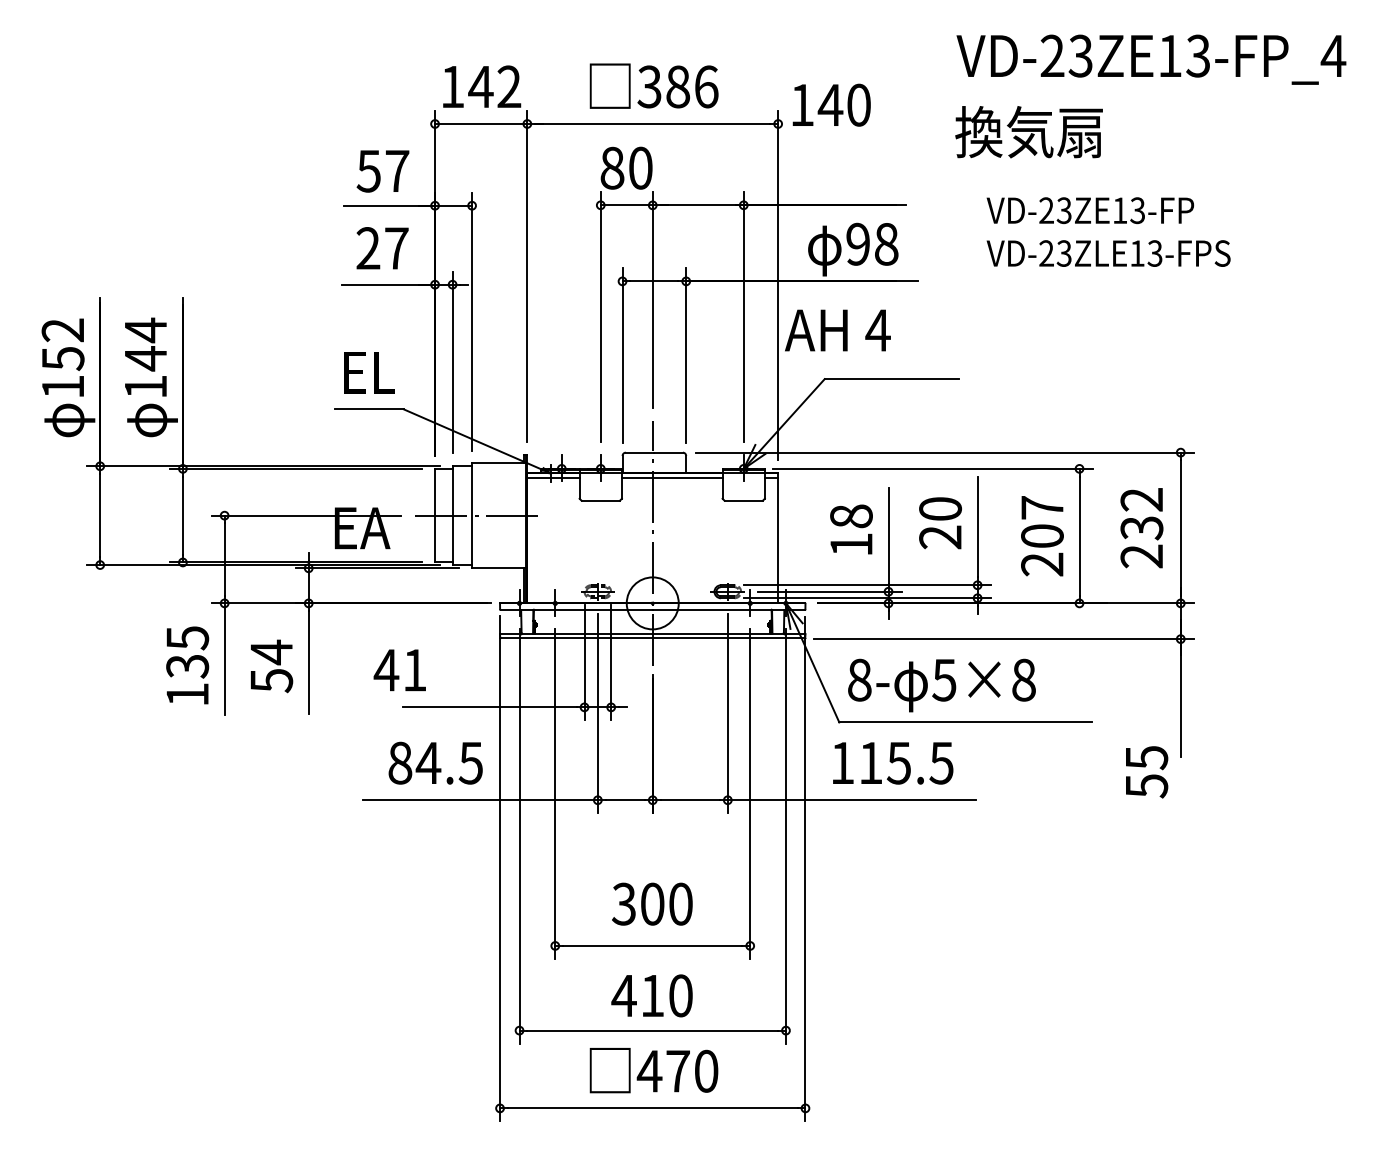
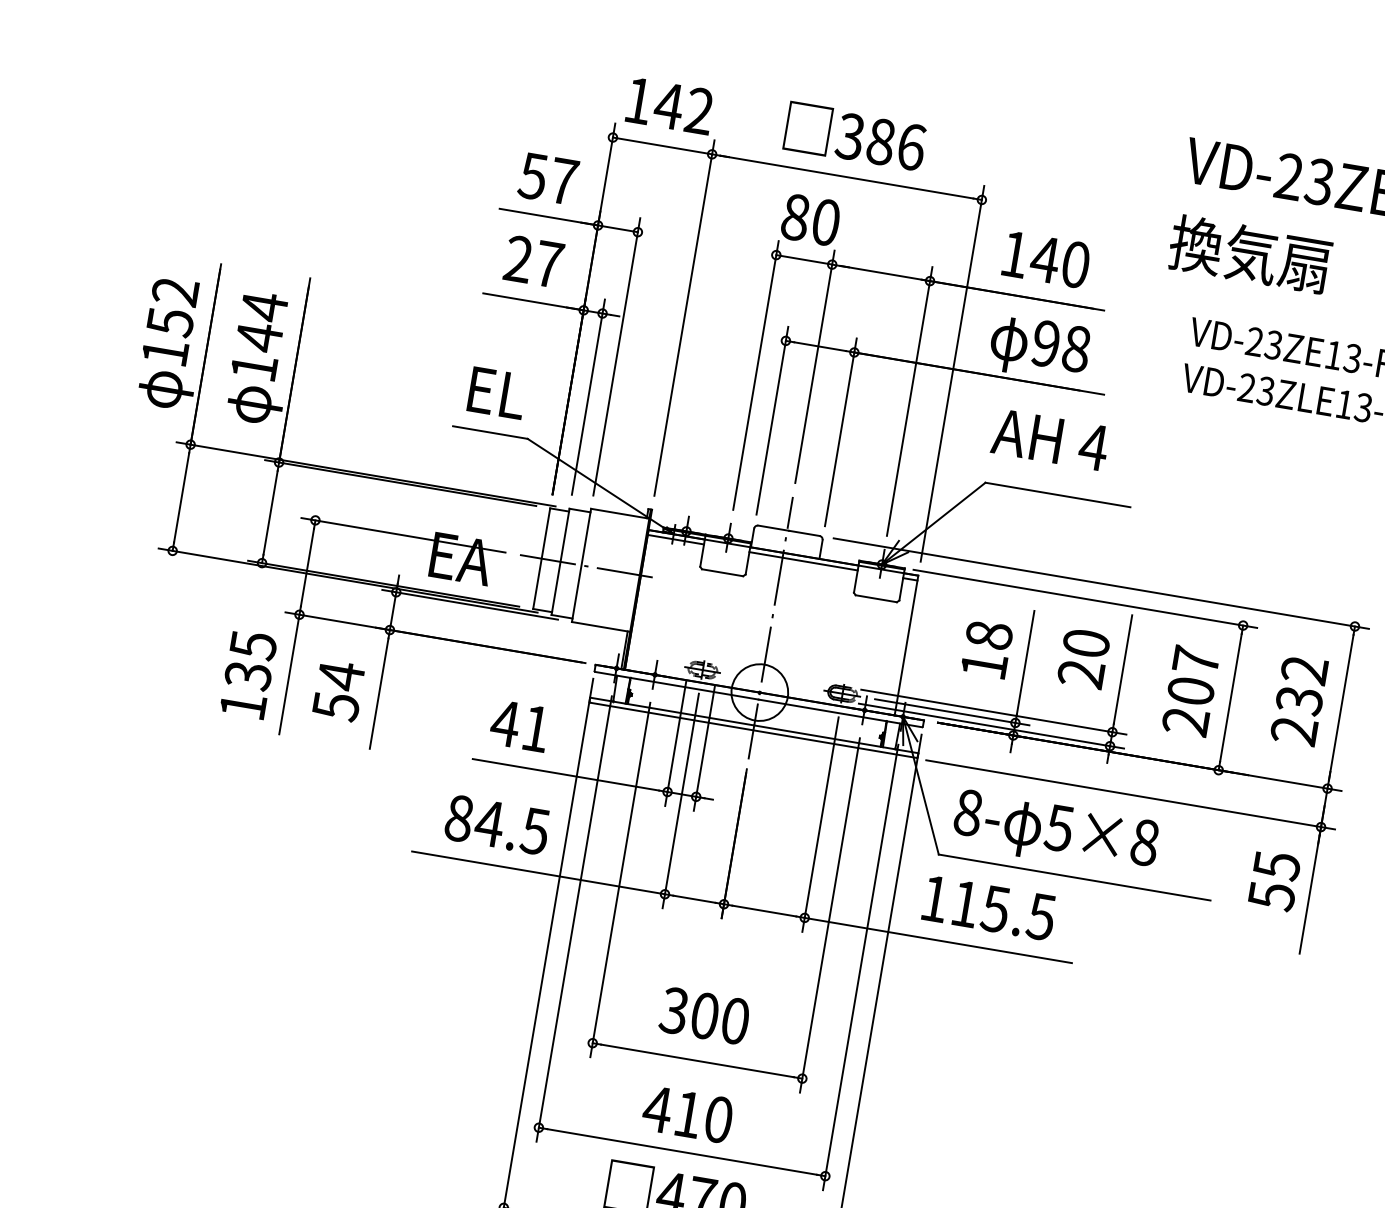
text: (831, 104) -> (1046, 258), moved
text: (837, 330) -> (1050, 439), moved
text: (399, 670) -> (519, 726), moved
text: (1147, 772) -> (1275, 881), moved

